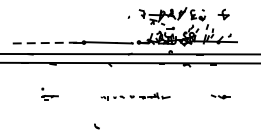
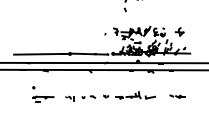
line: (45, 43) -> (39, 54), dashed -> solid
part: (50, 94) -> (43, 94), size x1.67
part: (135, 96) -> (110, 96), size x1.67

